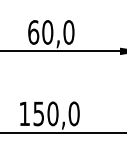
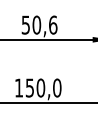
text: (51, 31) -> (39, 24), 60,0 -> 50,6

